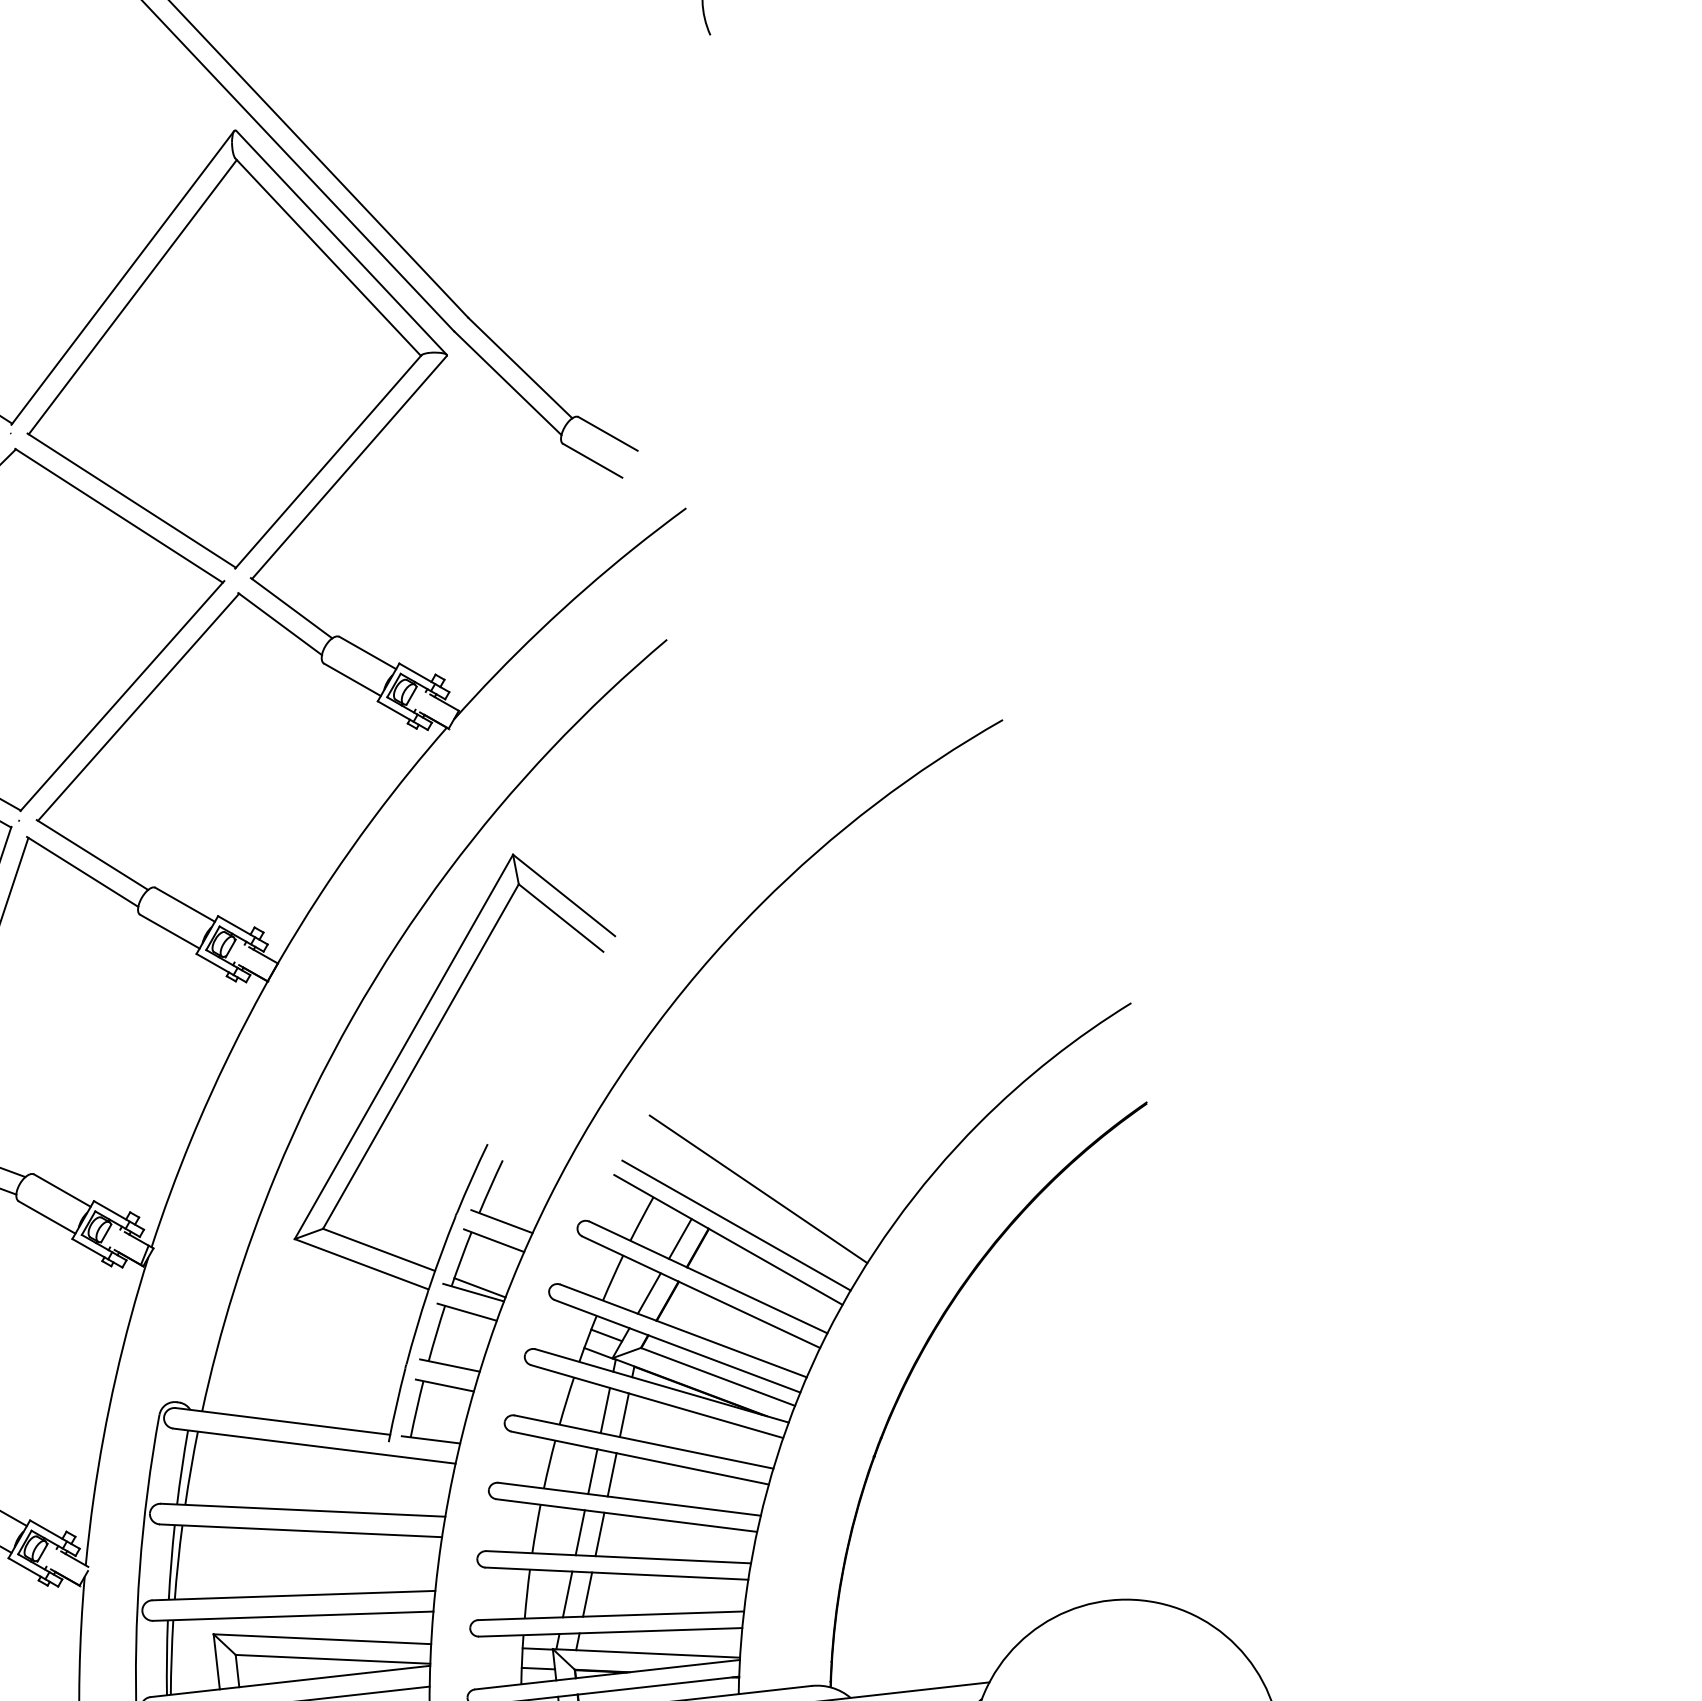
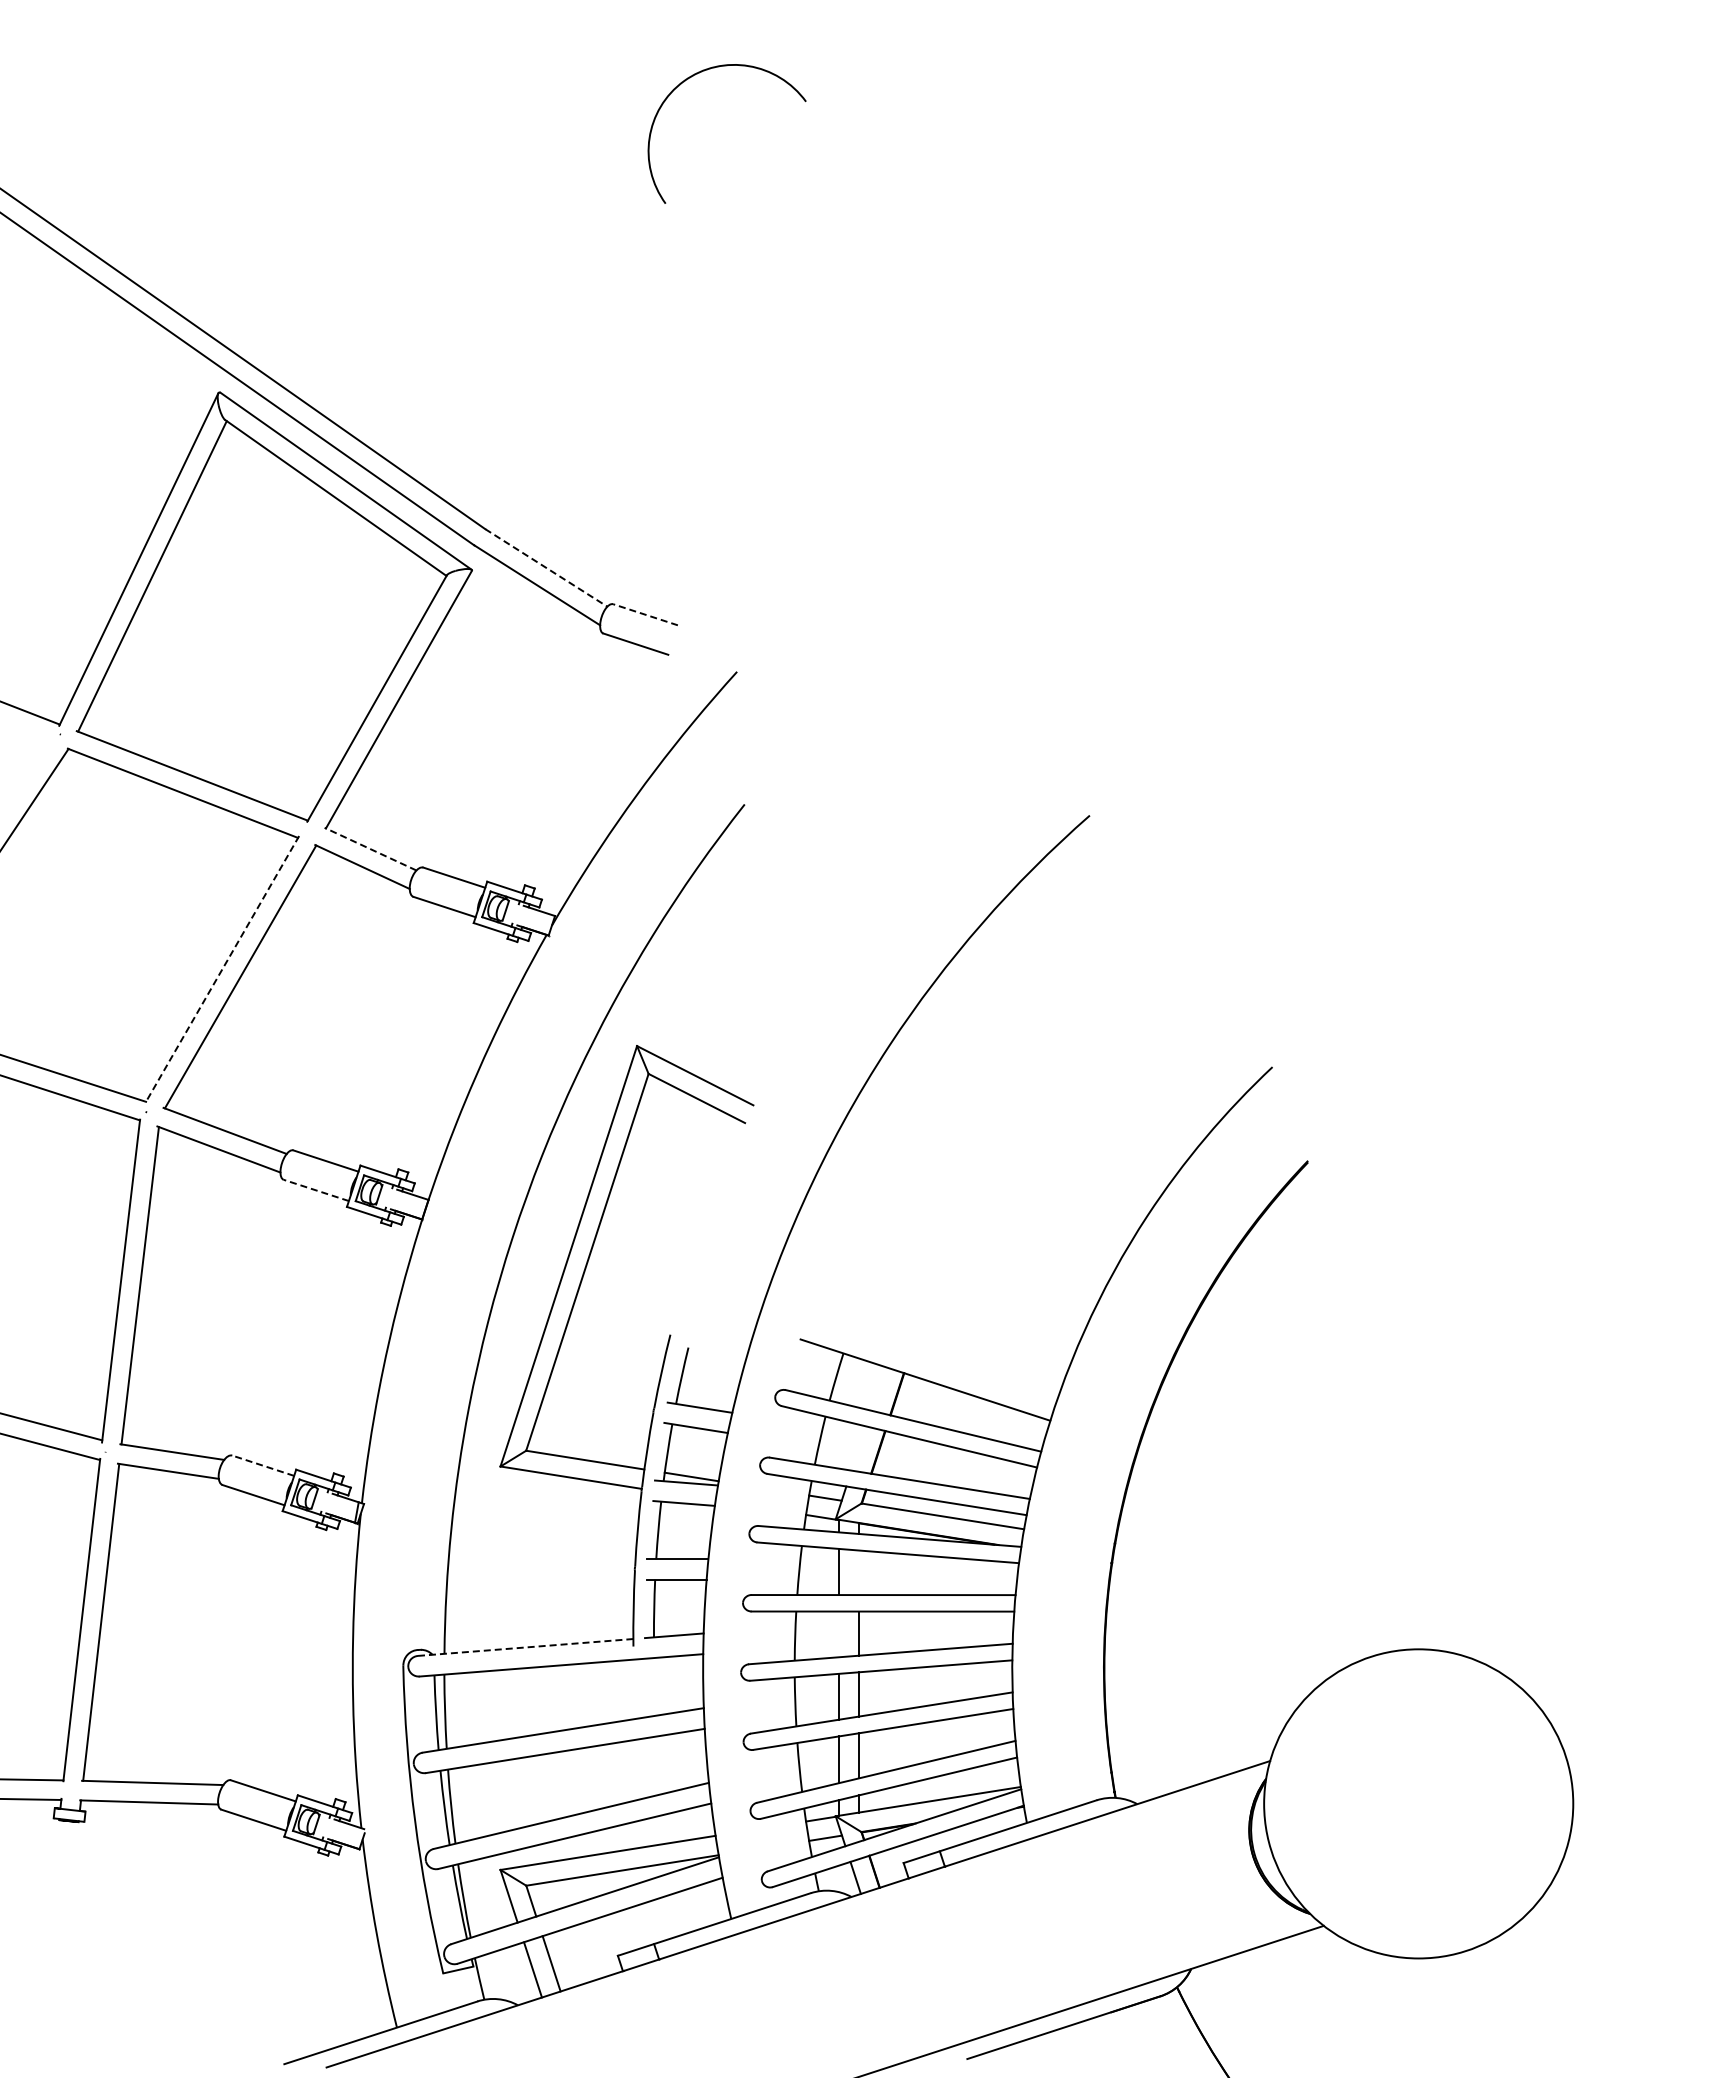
line: (520, 368) -> (546, 568), solid -> dashed
line: (608, 433) -> (645, 614), solid -> dashed
line: (291, 608) -> (370, 849), solid -> dashed
line: (122, 696) -> (222, 969), solid -> dashed
line: (169, 931) -> (315, 1190), solid -> dashed
line: (758, 1189) -> (944, 1324), removed
line: (62, 1190) -> (263, 1465), solid -> dashed
line: (736, 1225) -> (930, 1364), removed
line: (680, 1238) -> (878, 1388), removed
line: (649, 1293) -> (858, 1448), removed
line: (624, 1414) -> (858, 1572), removed
line: (283, 1421) -> (526, 1647), solid -> dashed
line: (593, 1471) -> (839, 1634), removed

